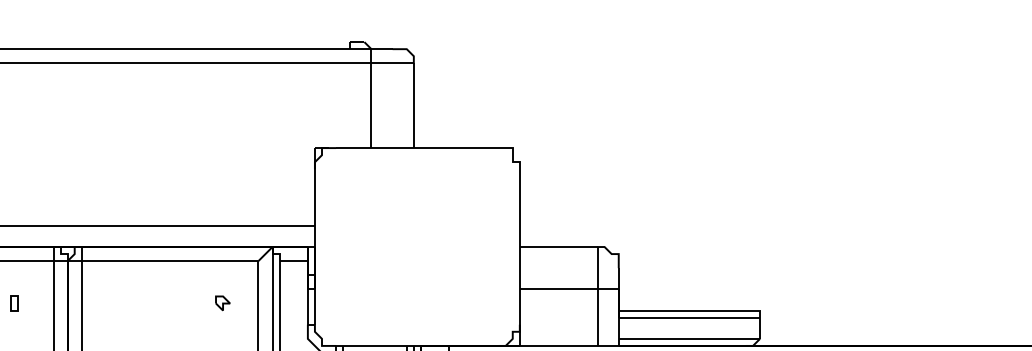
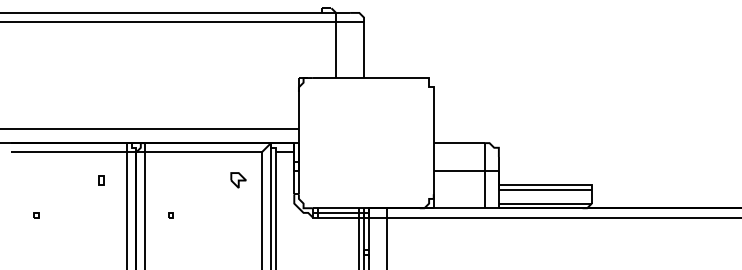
part: (221, 302) -> (237, 179), size x1.6

